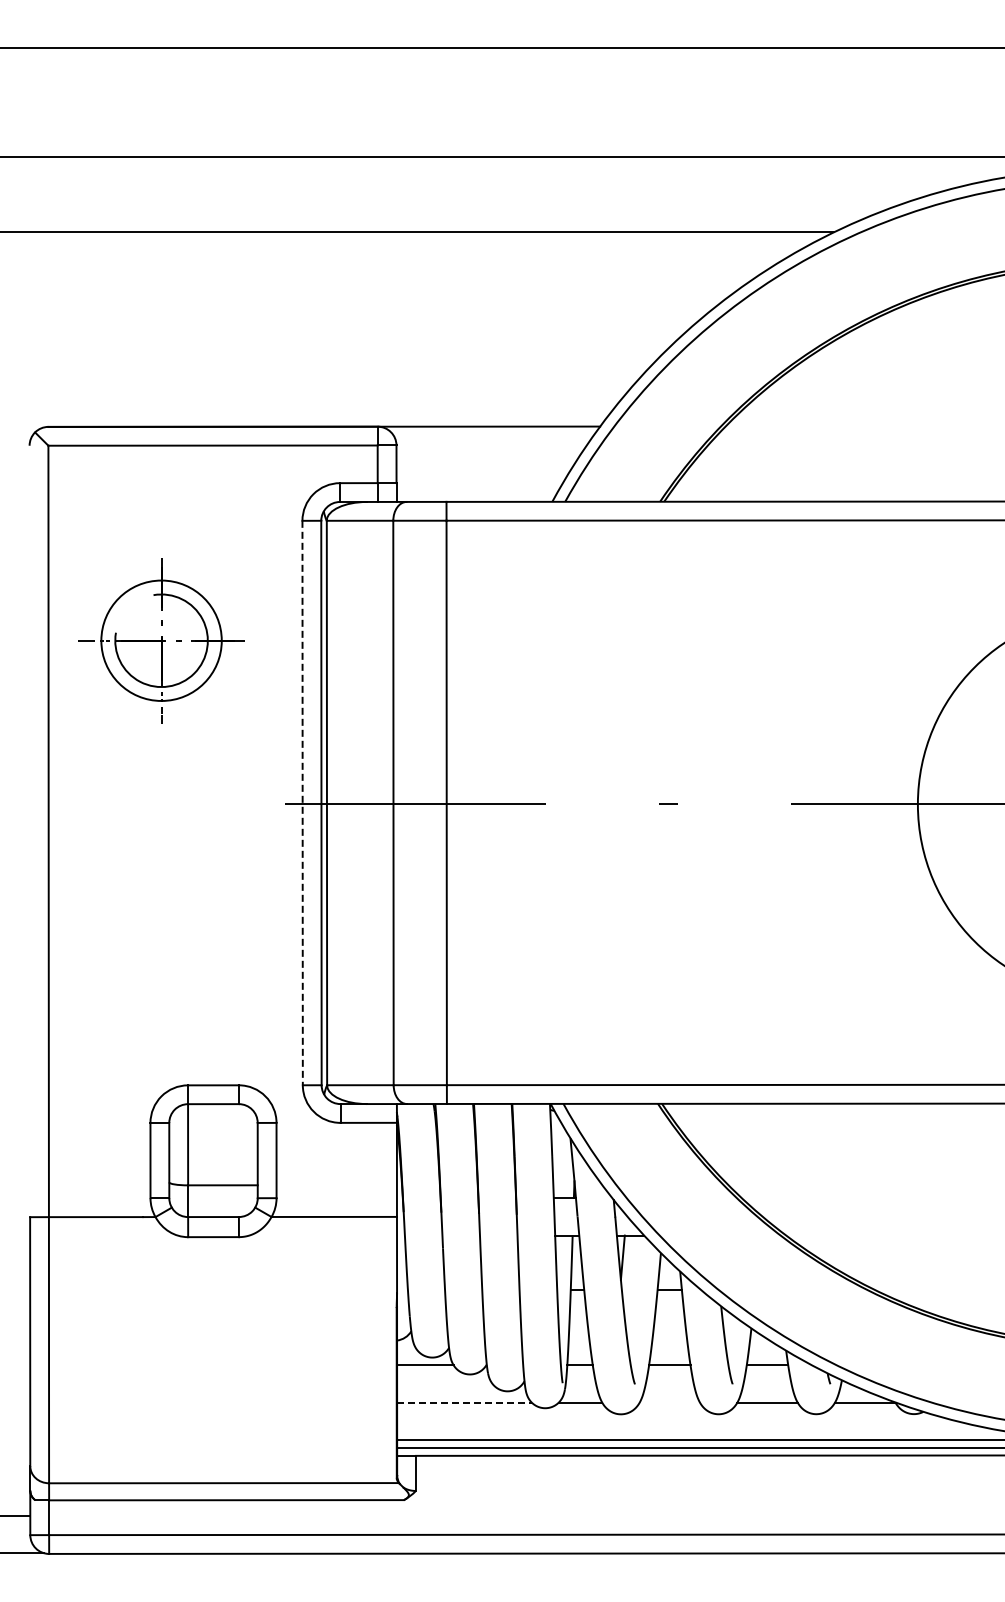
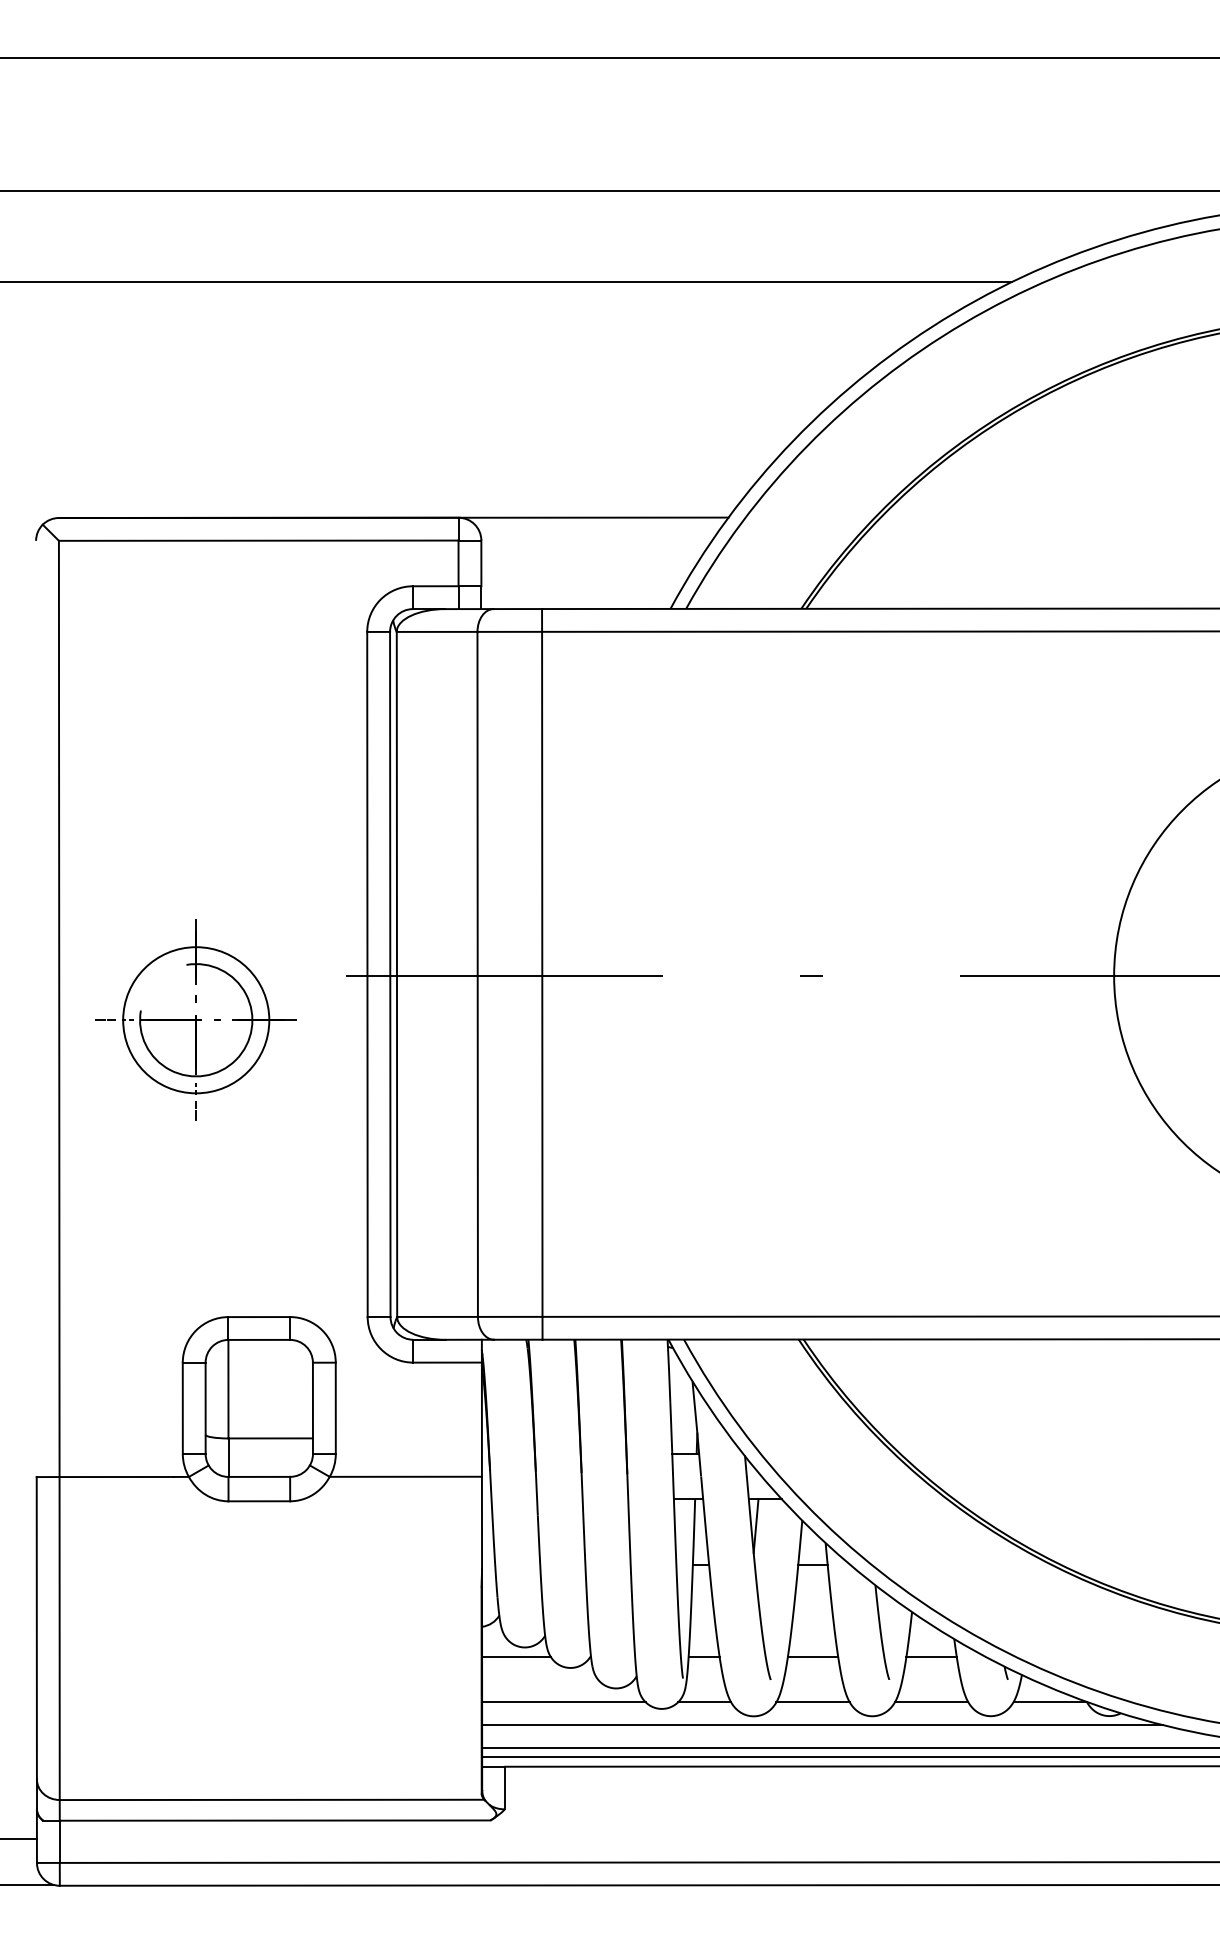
part: (161, 640) -> (196, 1019), moved
line: (302, 803) -> (367, 975), dashed -> solid
line: (465, 1402) -> (565, 1701), dashed -> solid
line: (669, 1402) -> (812, 1701), added
line: (677, 1421) -> (822, 1725), added

